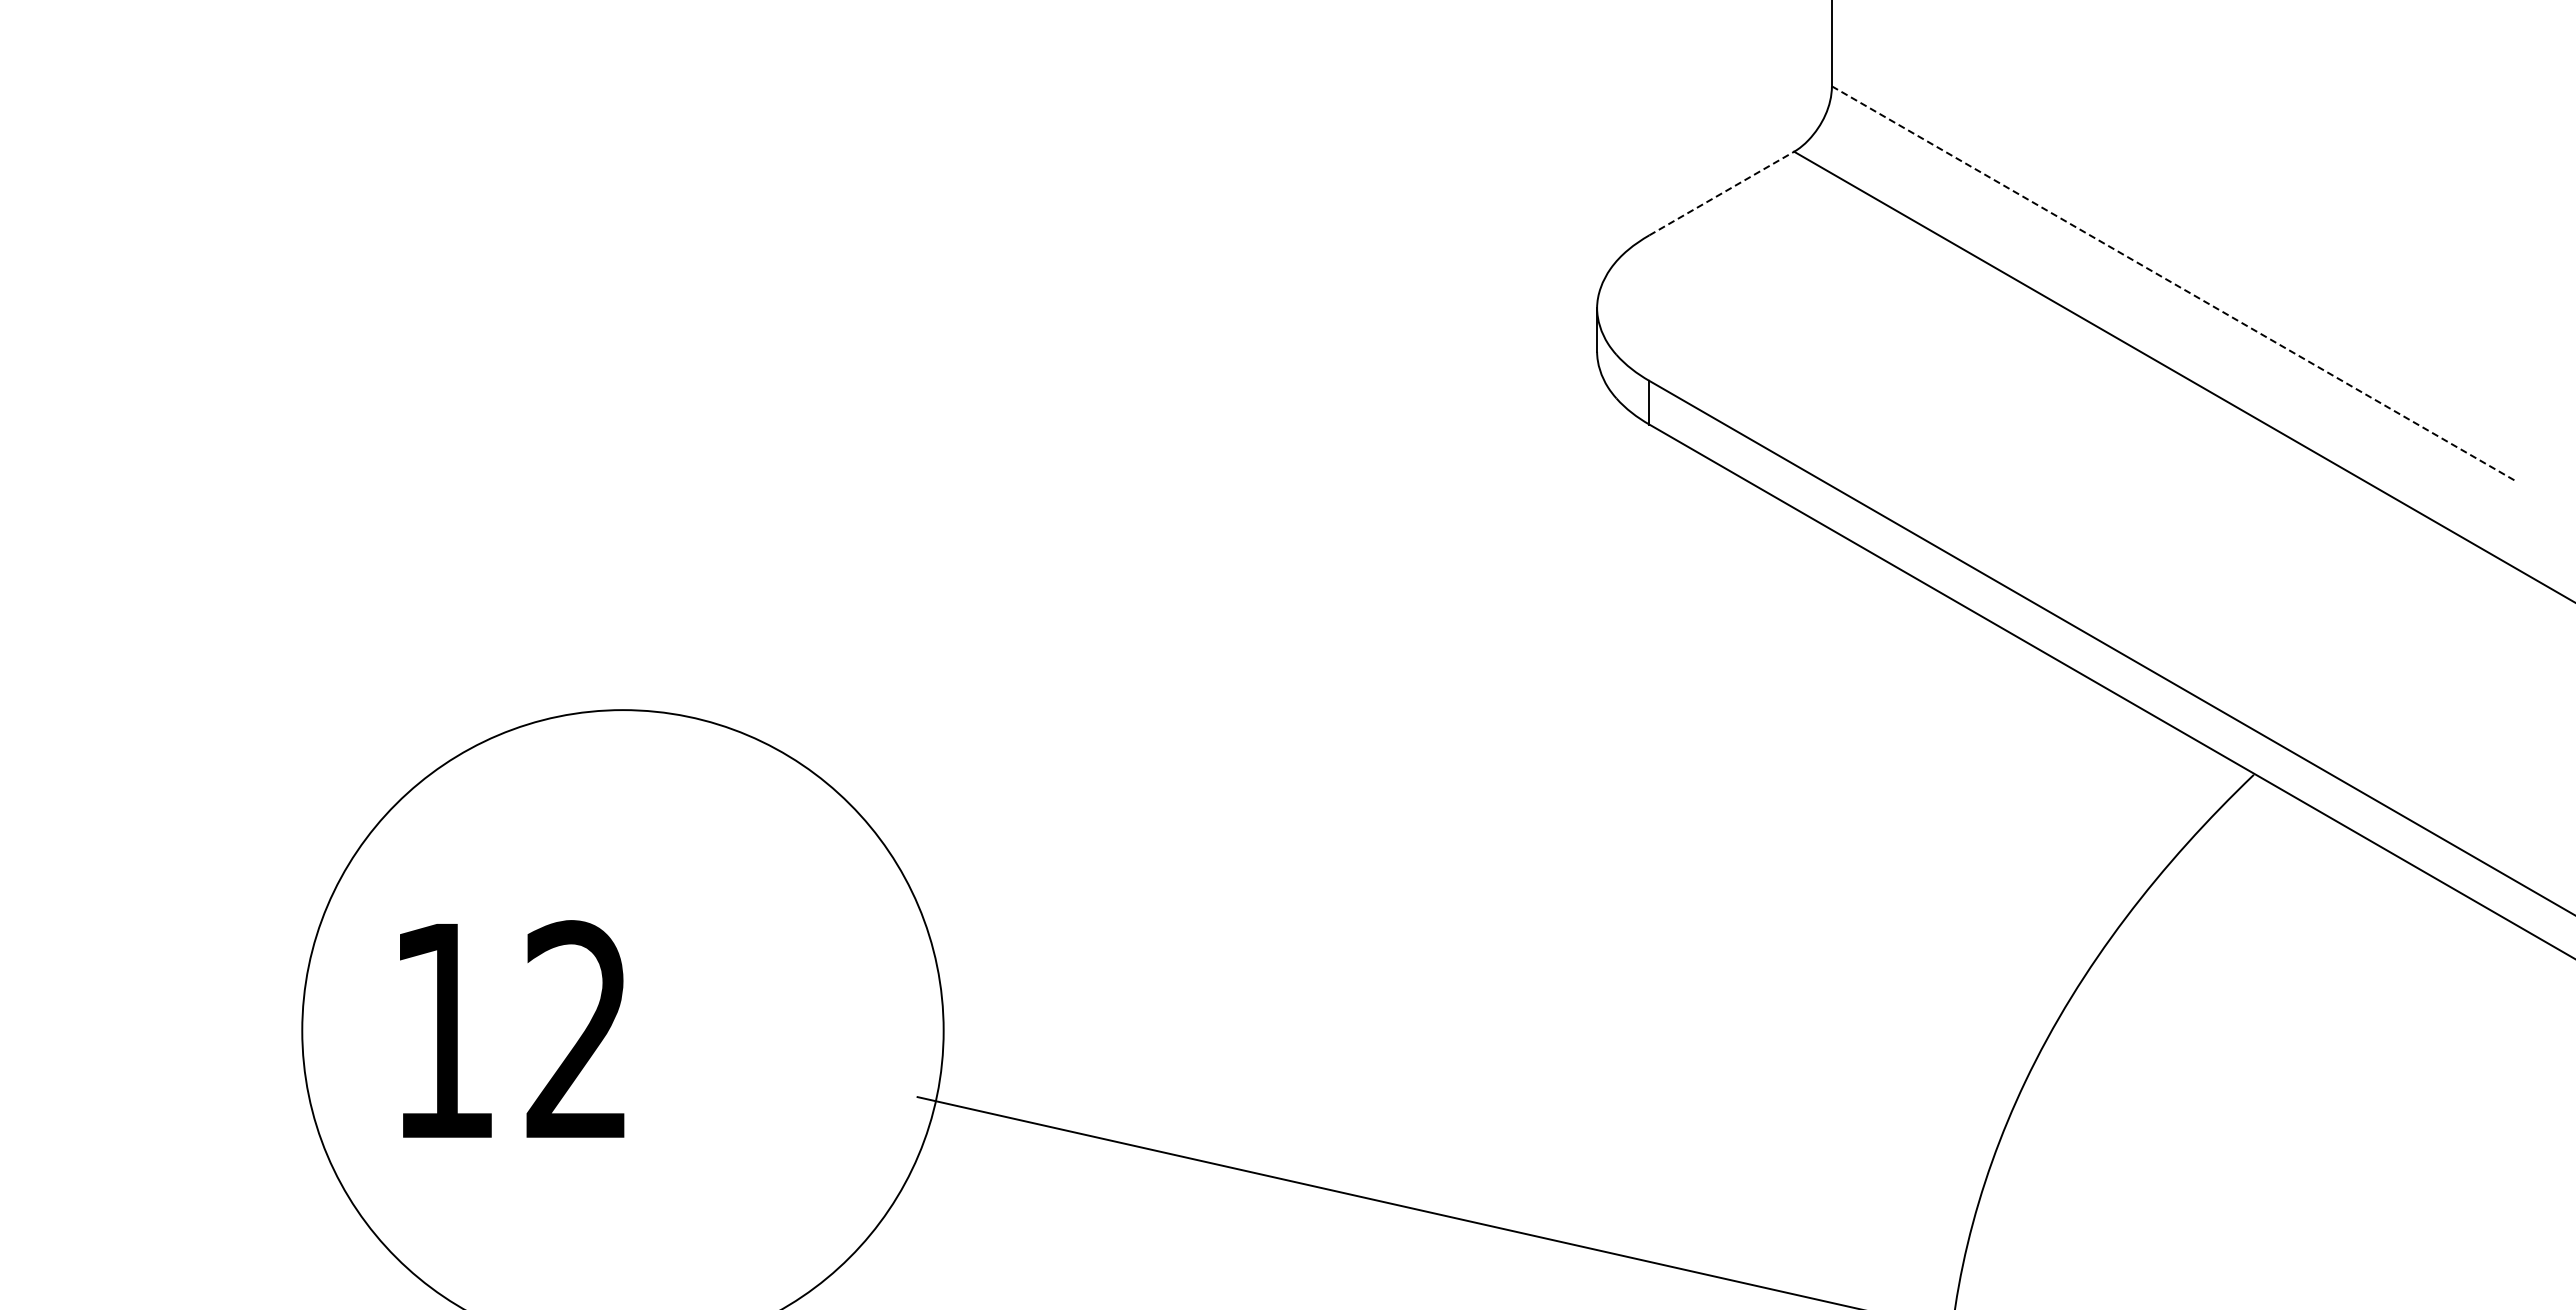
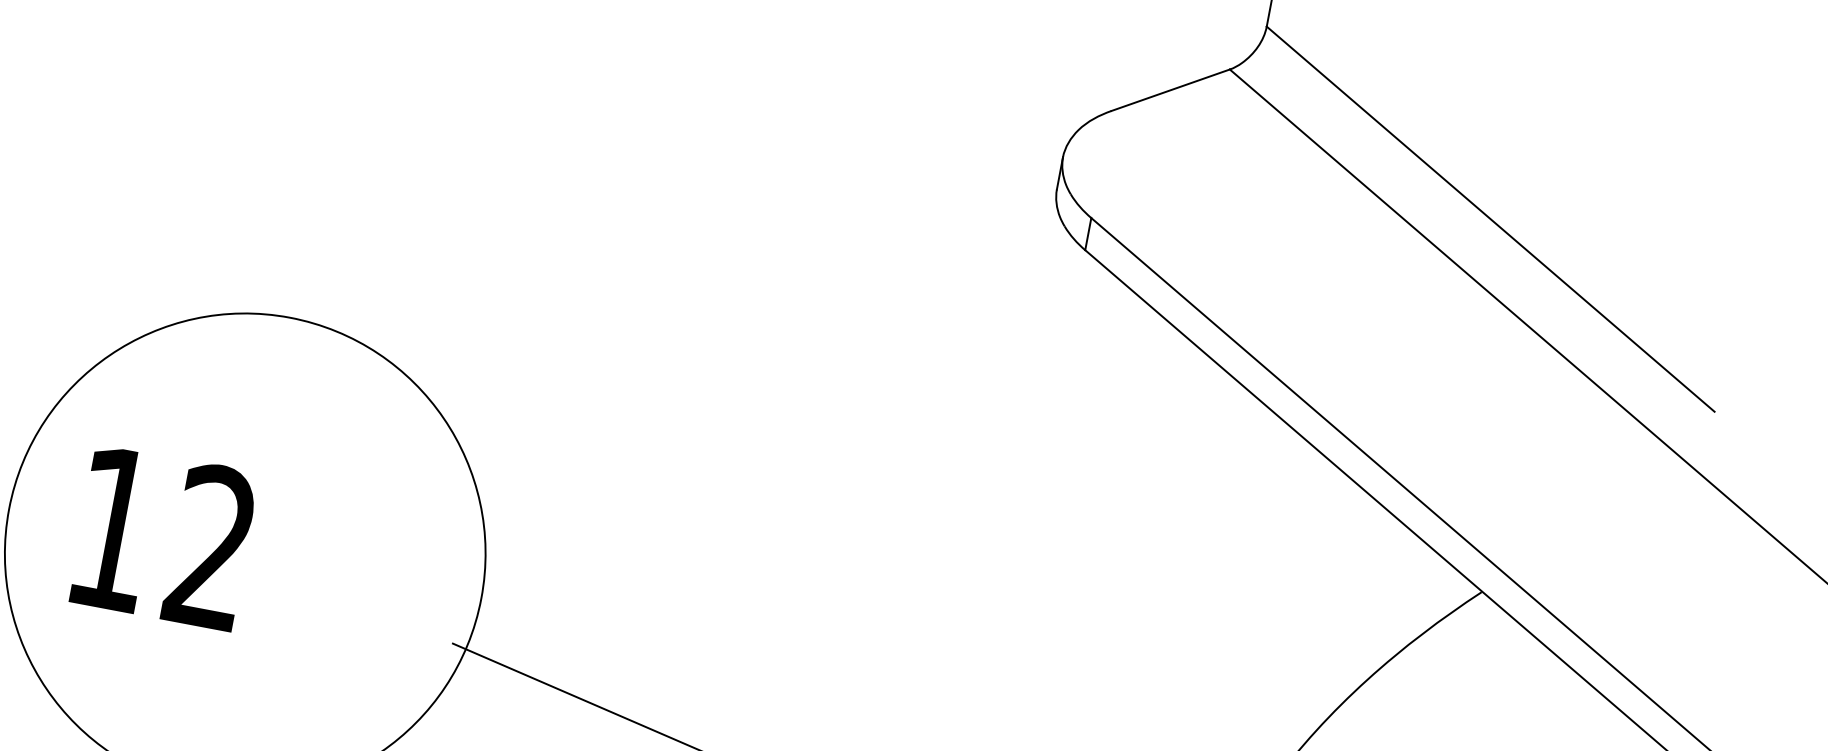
line: (1721, 193) -> (1170, 90), dashed -> solid
line: (2173, 283) -> (1490, 219), dashed -> solid

